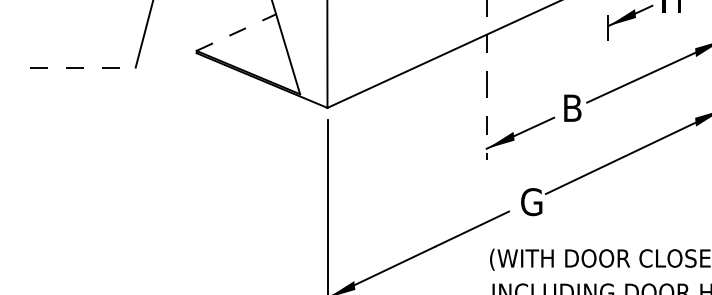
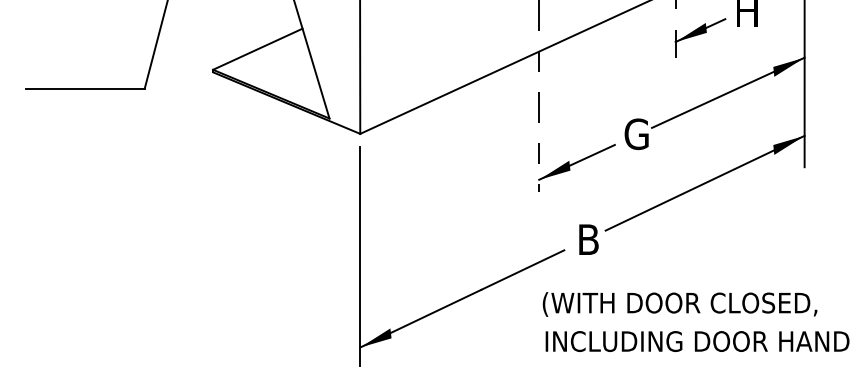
line: (236, 32) -> (258, 49), dashed -> solid
line: (82, 67) -> (85, 88), dashed -> solid
text: (573, 108) -> (636, 134), B -> G
text: (531, 201) -> (589, 239), G -> B

